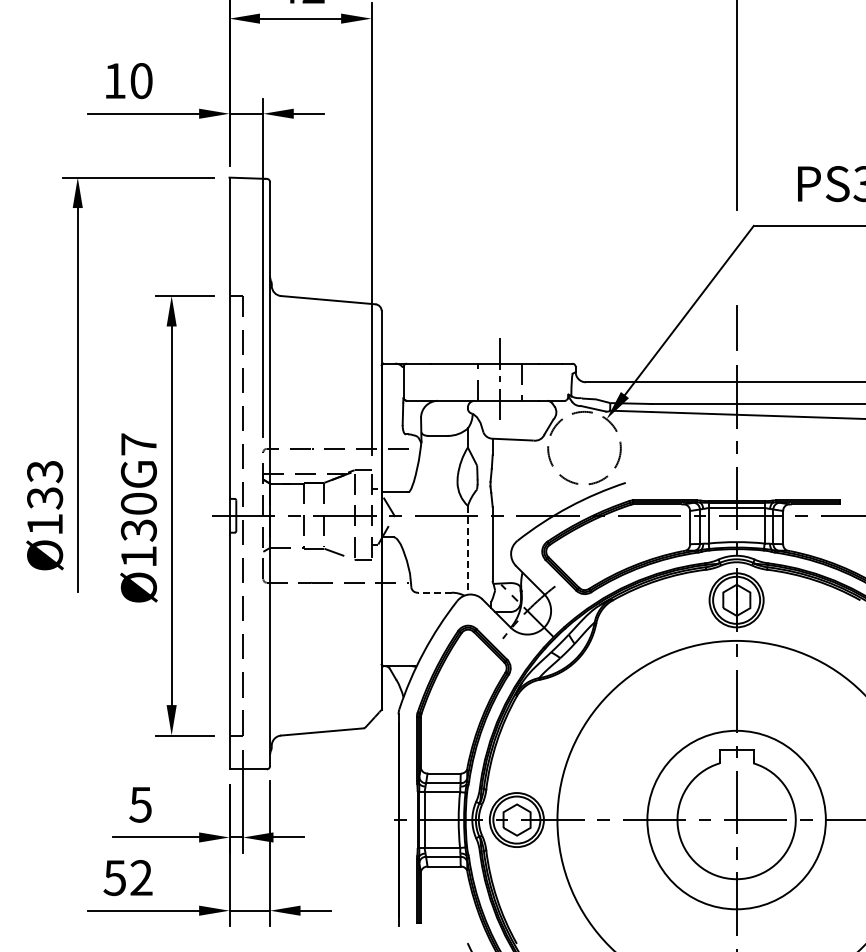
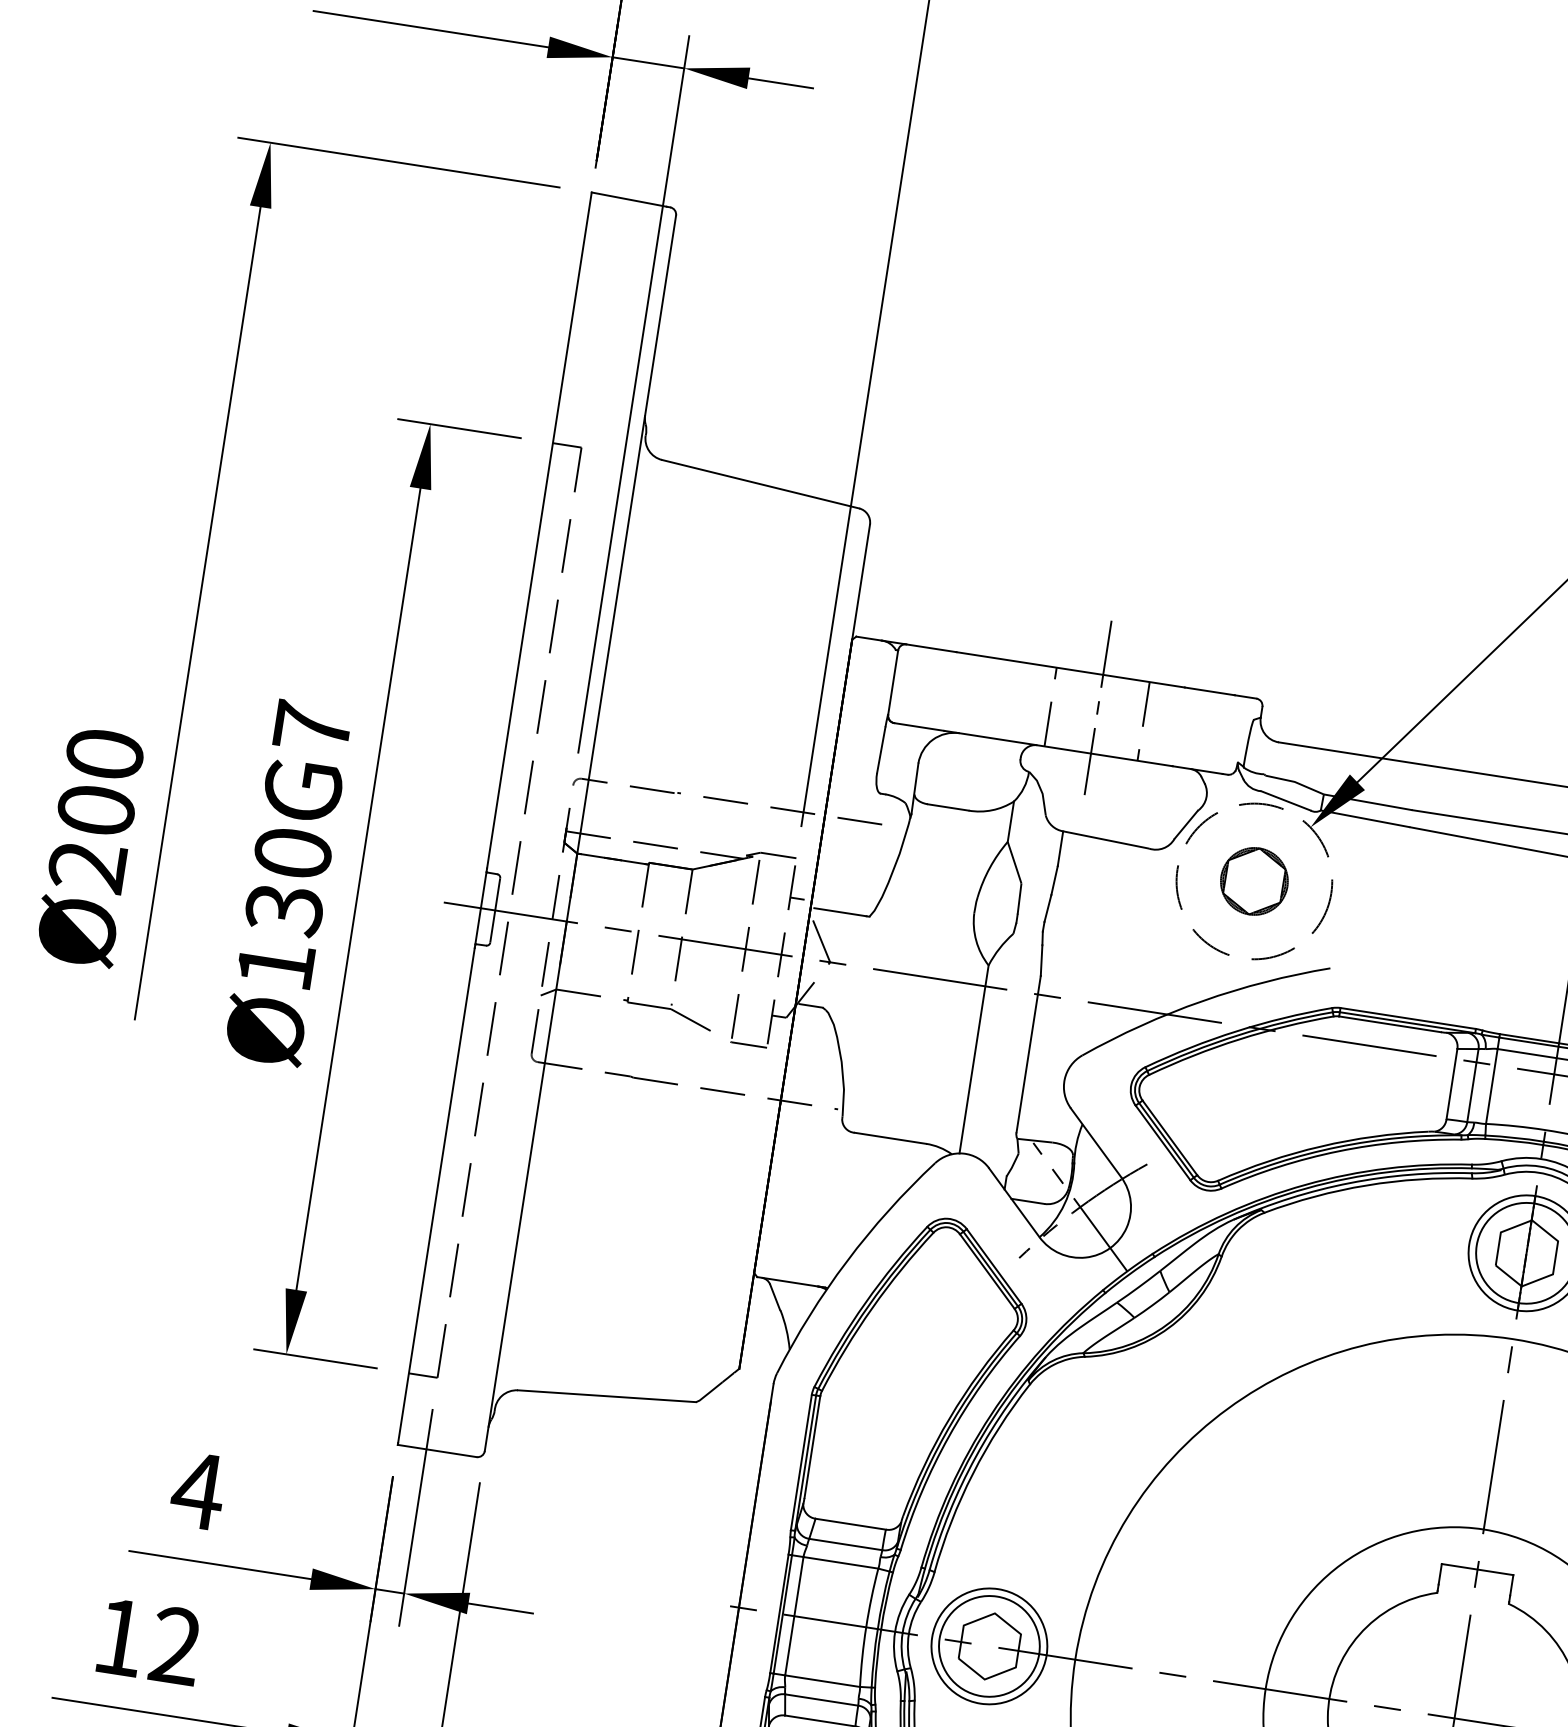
part: (584, 447) -> (1254, 879), added
text: (45, 497) -> (97, 809), Ø133 -> Ø200
line: (467, 550) -> (973, 1059), dashed -> solid
line: (434, 592) -> (889, 1137), dashed -> solid
text: (140, 804) -> (197, 1490), 5 -> 4
text: (114, 878) -> (118, 1638), 52 -> 12

